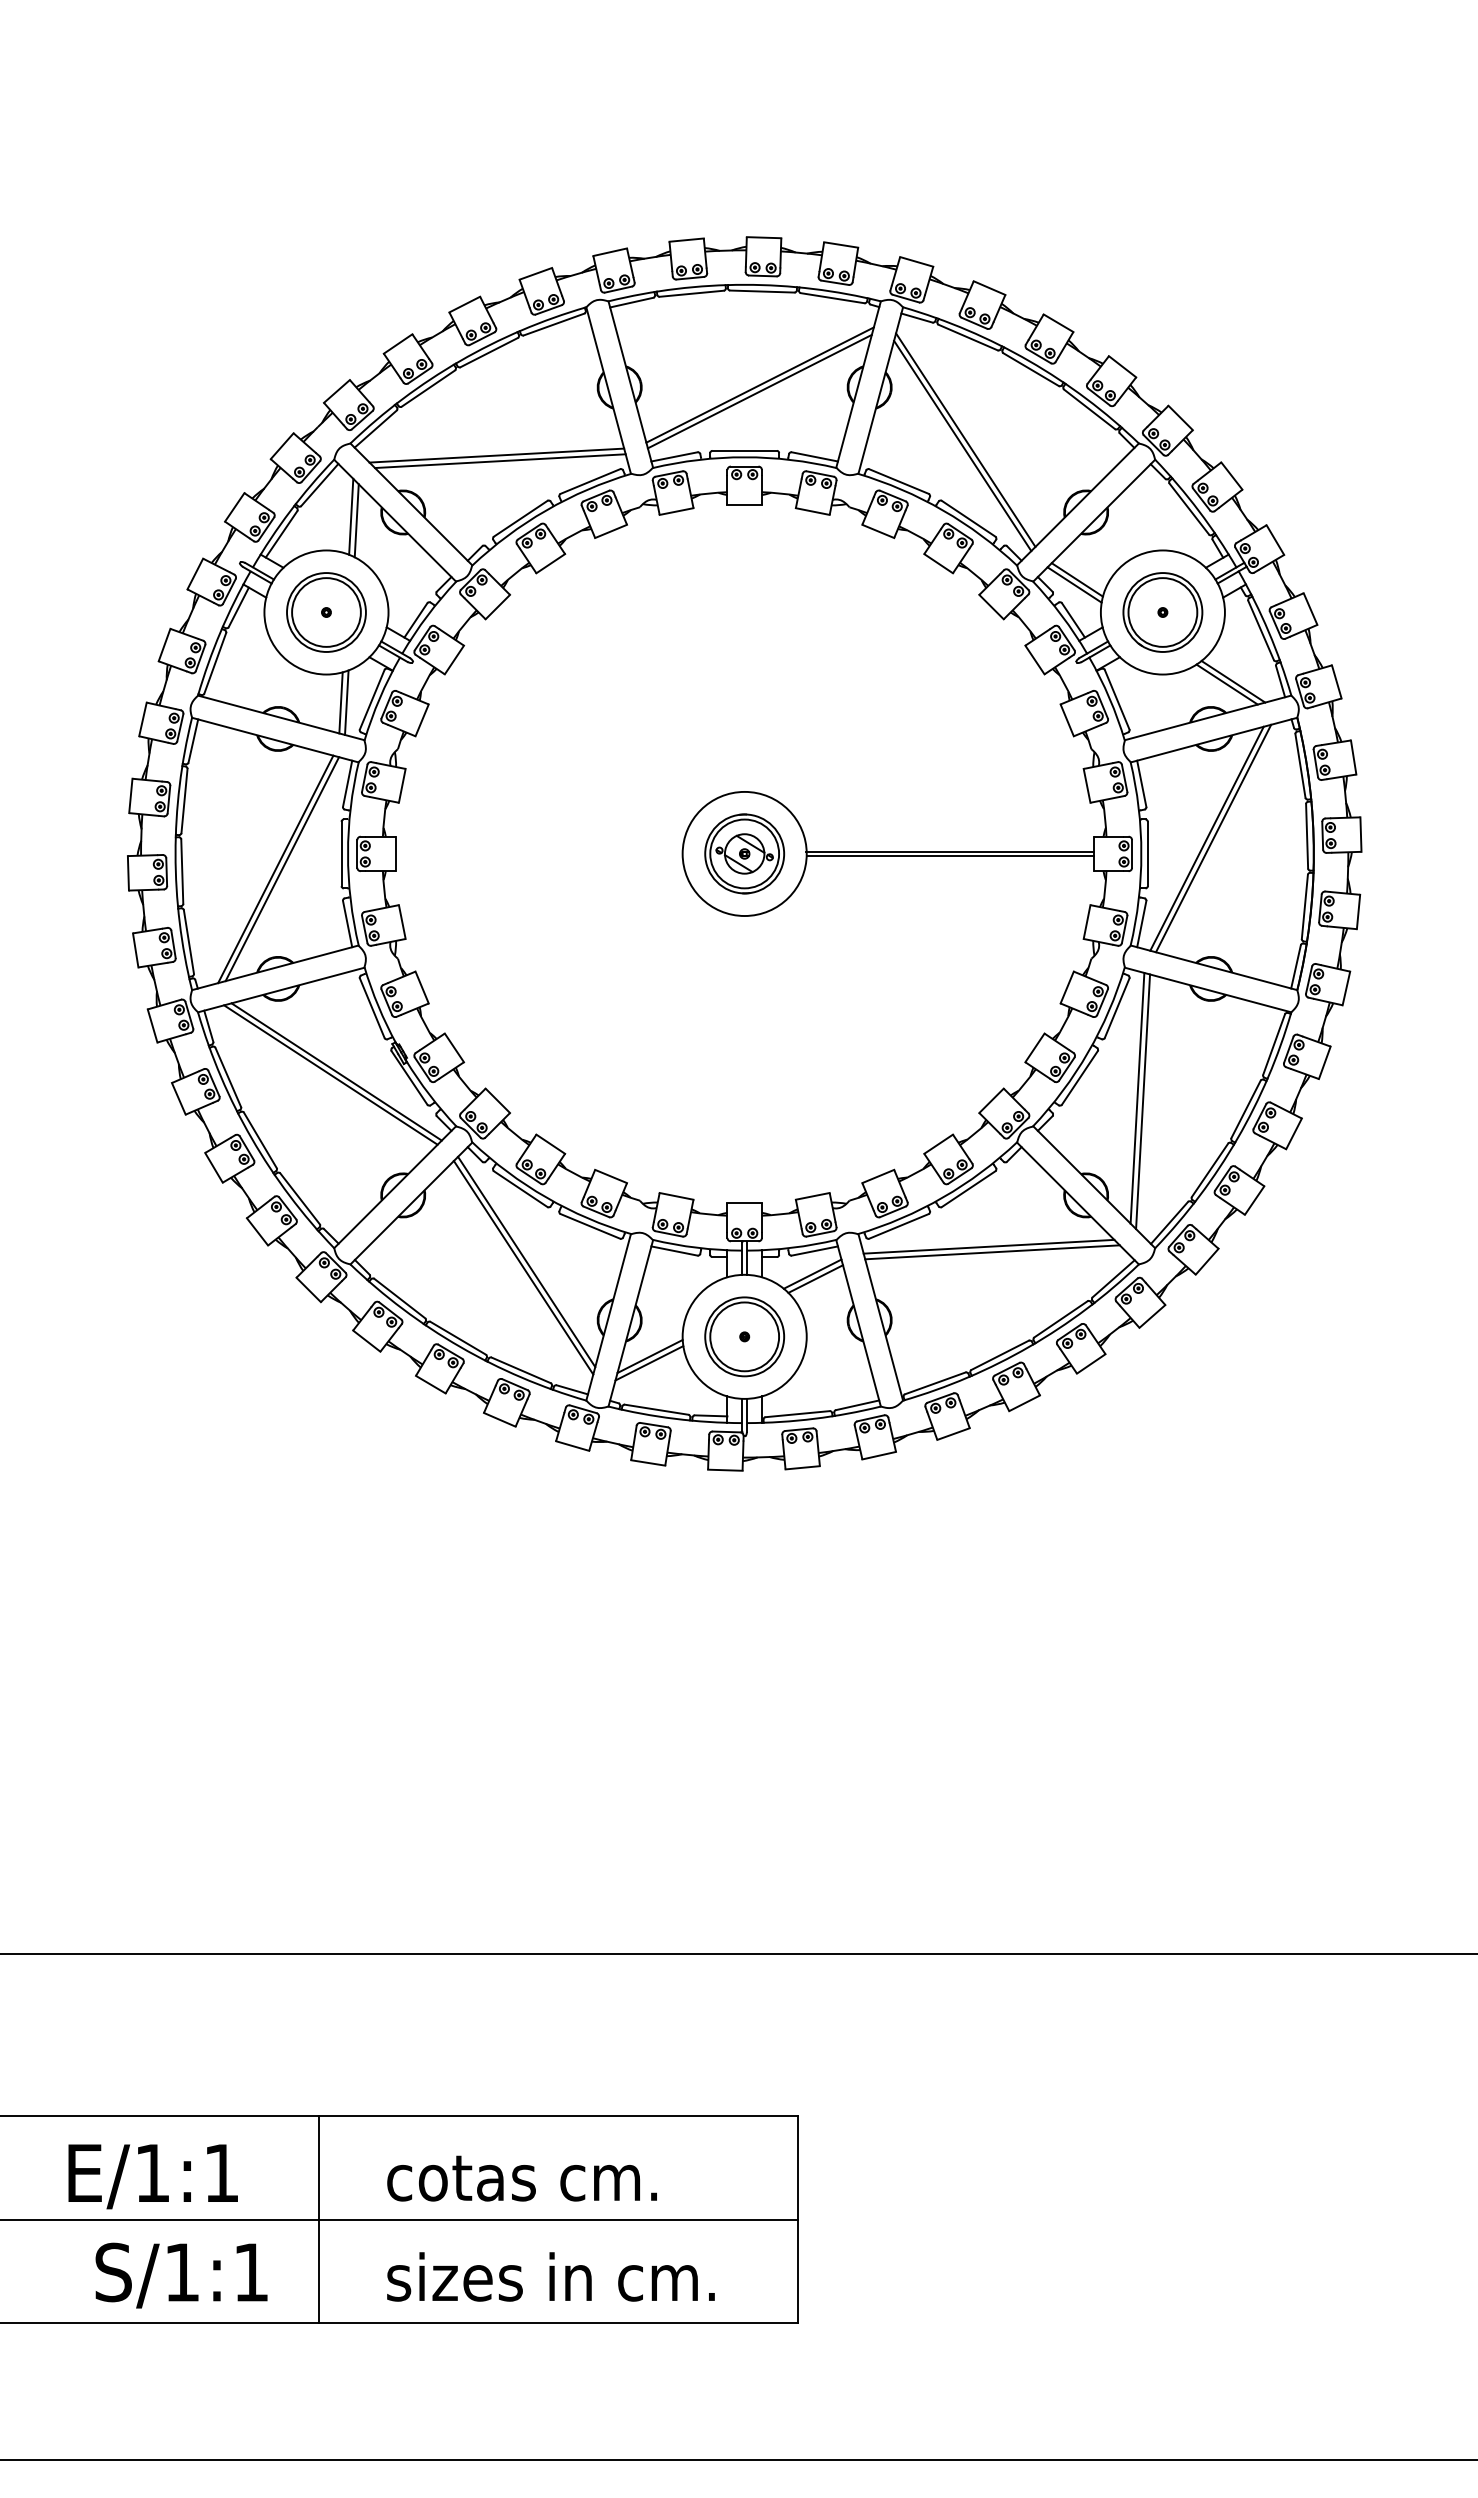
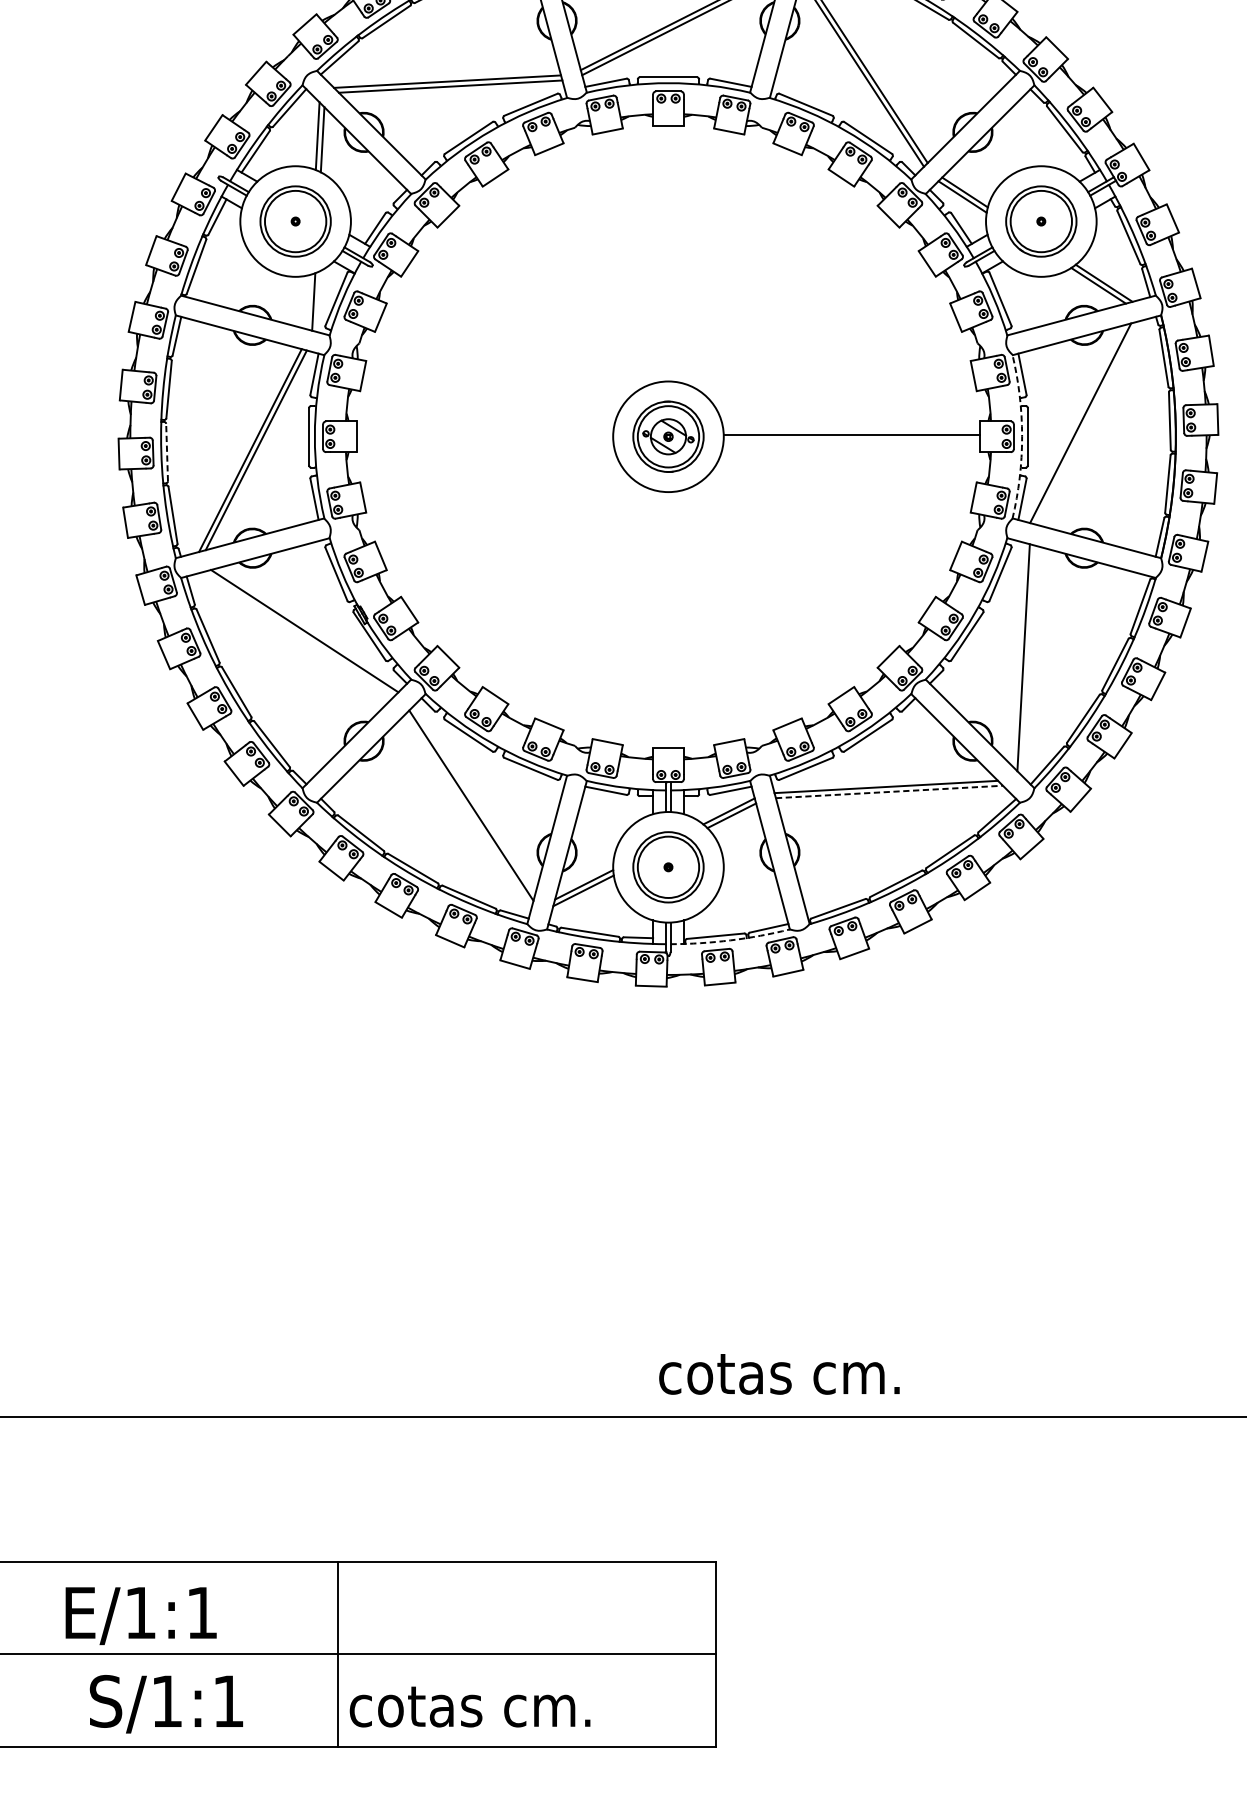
line: (340, 702) -> (308, 301), removed
line: (1213, 838) -> (1086, 423), removed
arc: (1141, 853) -> (1022, 436), solid -> dashed
line: (949, 856) -> (851, 439), removed
line: (182, 871) -> (167, 452), solid -> dashed
line: (330, 1074) -> (299, 633), removed
line: (1137, 1097) -> (1018, 653), removed
line: (993, 1252) -> (890, 792), solid -> dashed
line: (526, 1261) -> (473, 800), removed
arc: (814, 1418) -> (730, 940), solid -> dashed
text: (521, 2178) -> (778, 1374), moved
line: (319, 2219) -> (338, 1654), moved
text: (550, 2276) -> (495, 1705), sizes in cm. -> cotas cm.

